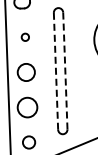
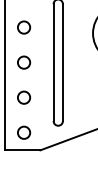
circle: (25, 37) -> (24, 27), size x1.67
line: (55, 71) -> (53, 62), dashed -> solid
line: (64, 71) -> (62, 63), dashed -> solid
circle: (26, 72) -> (24, 62), size x0.71
circle: (28, 107) -> (24, 97), size x0.62

